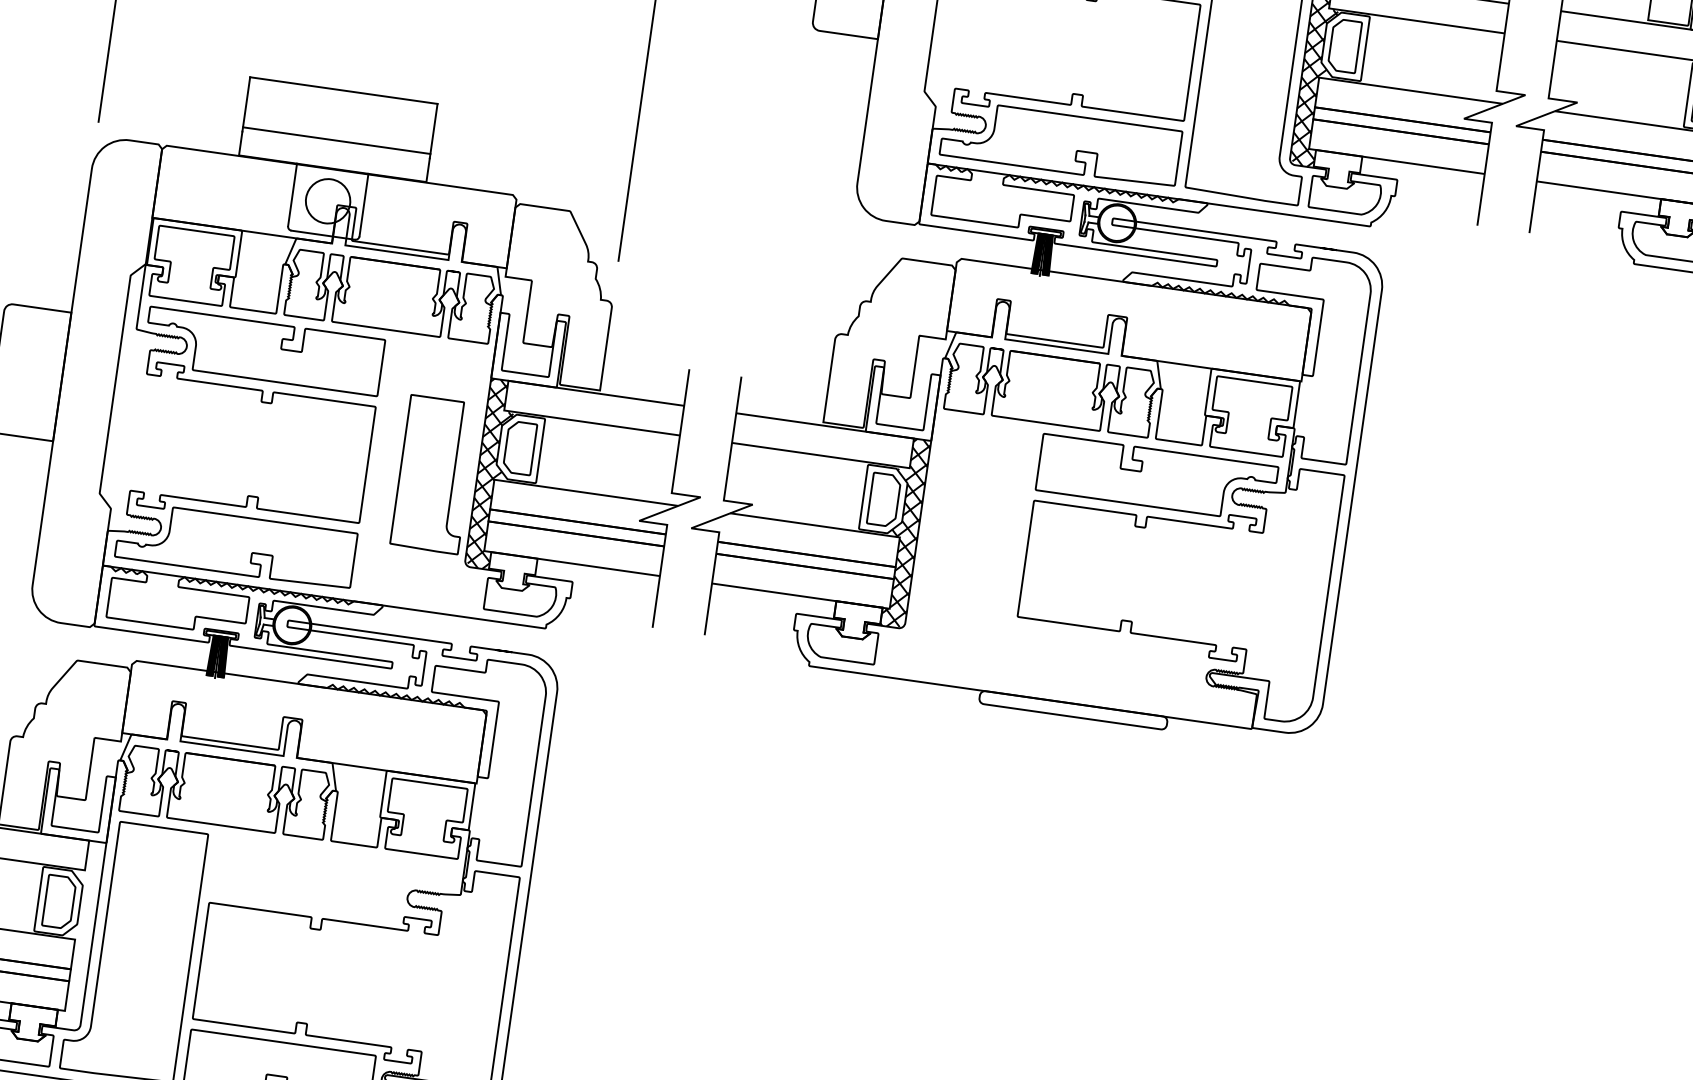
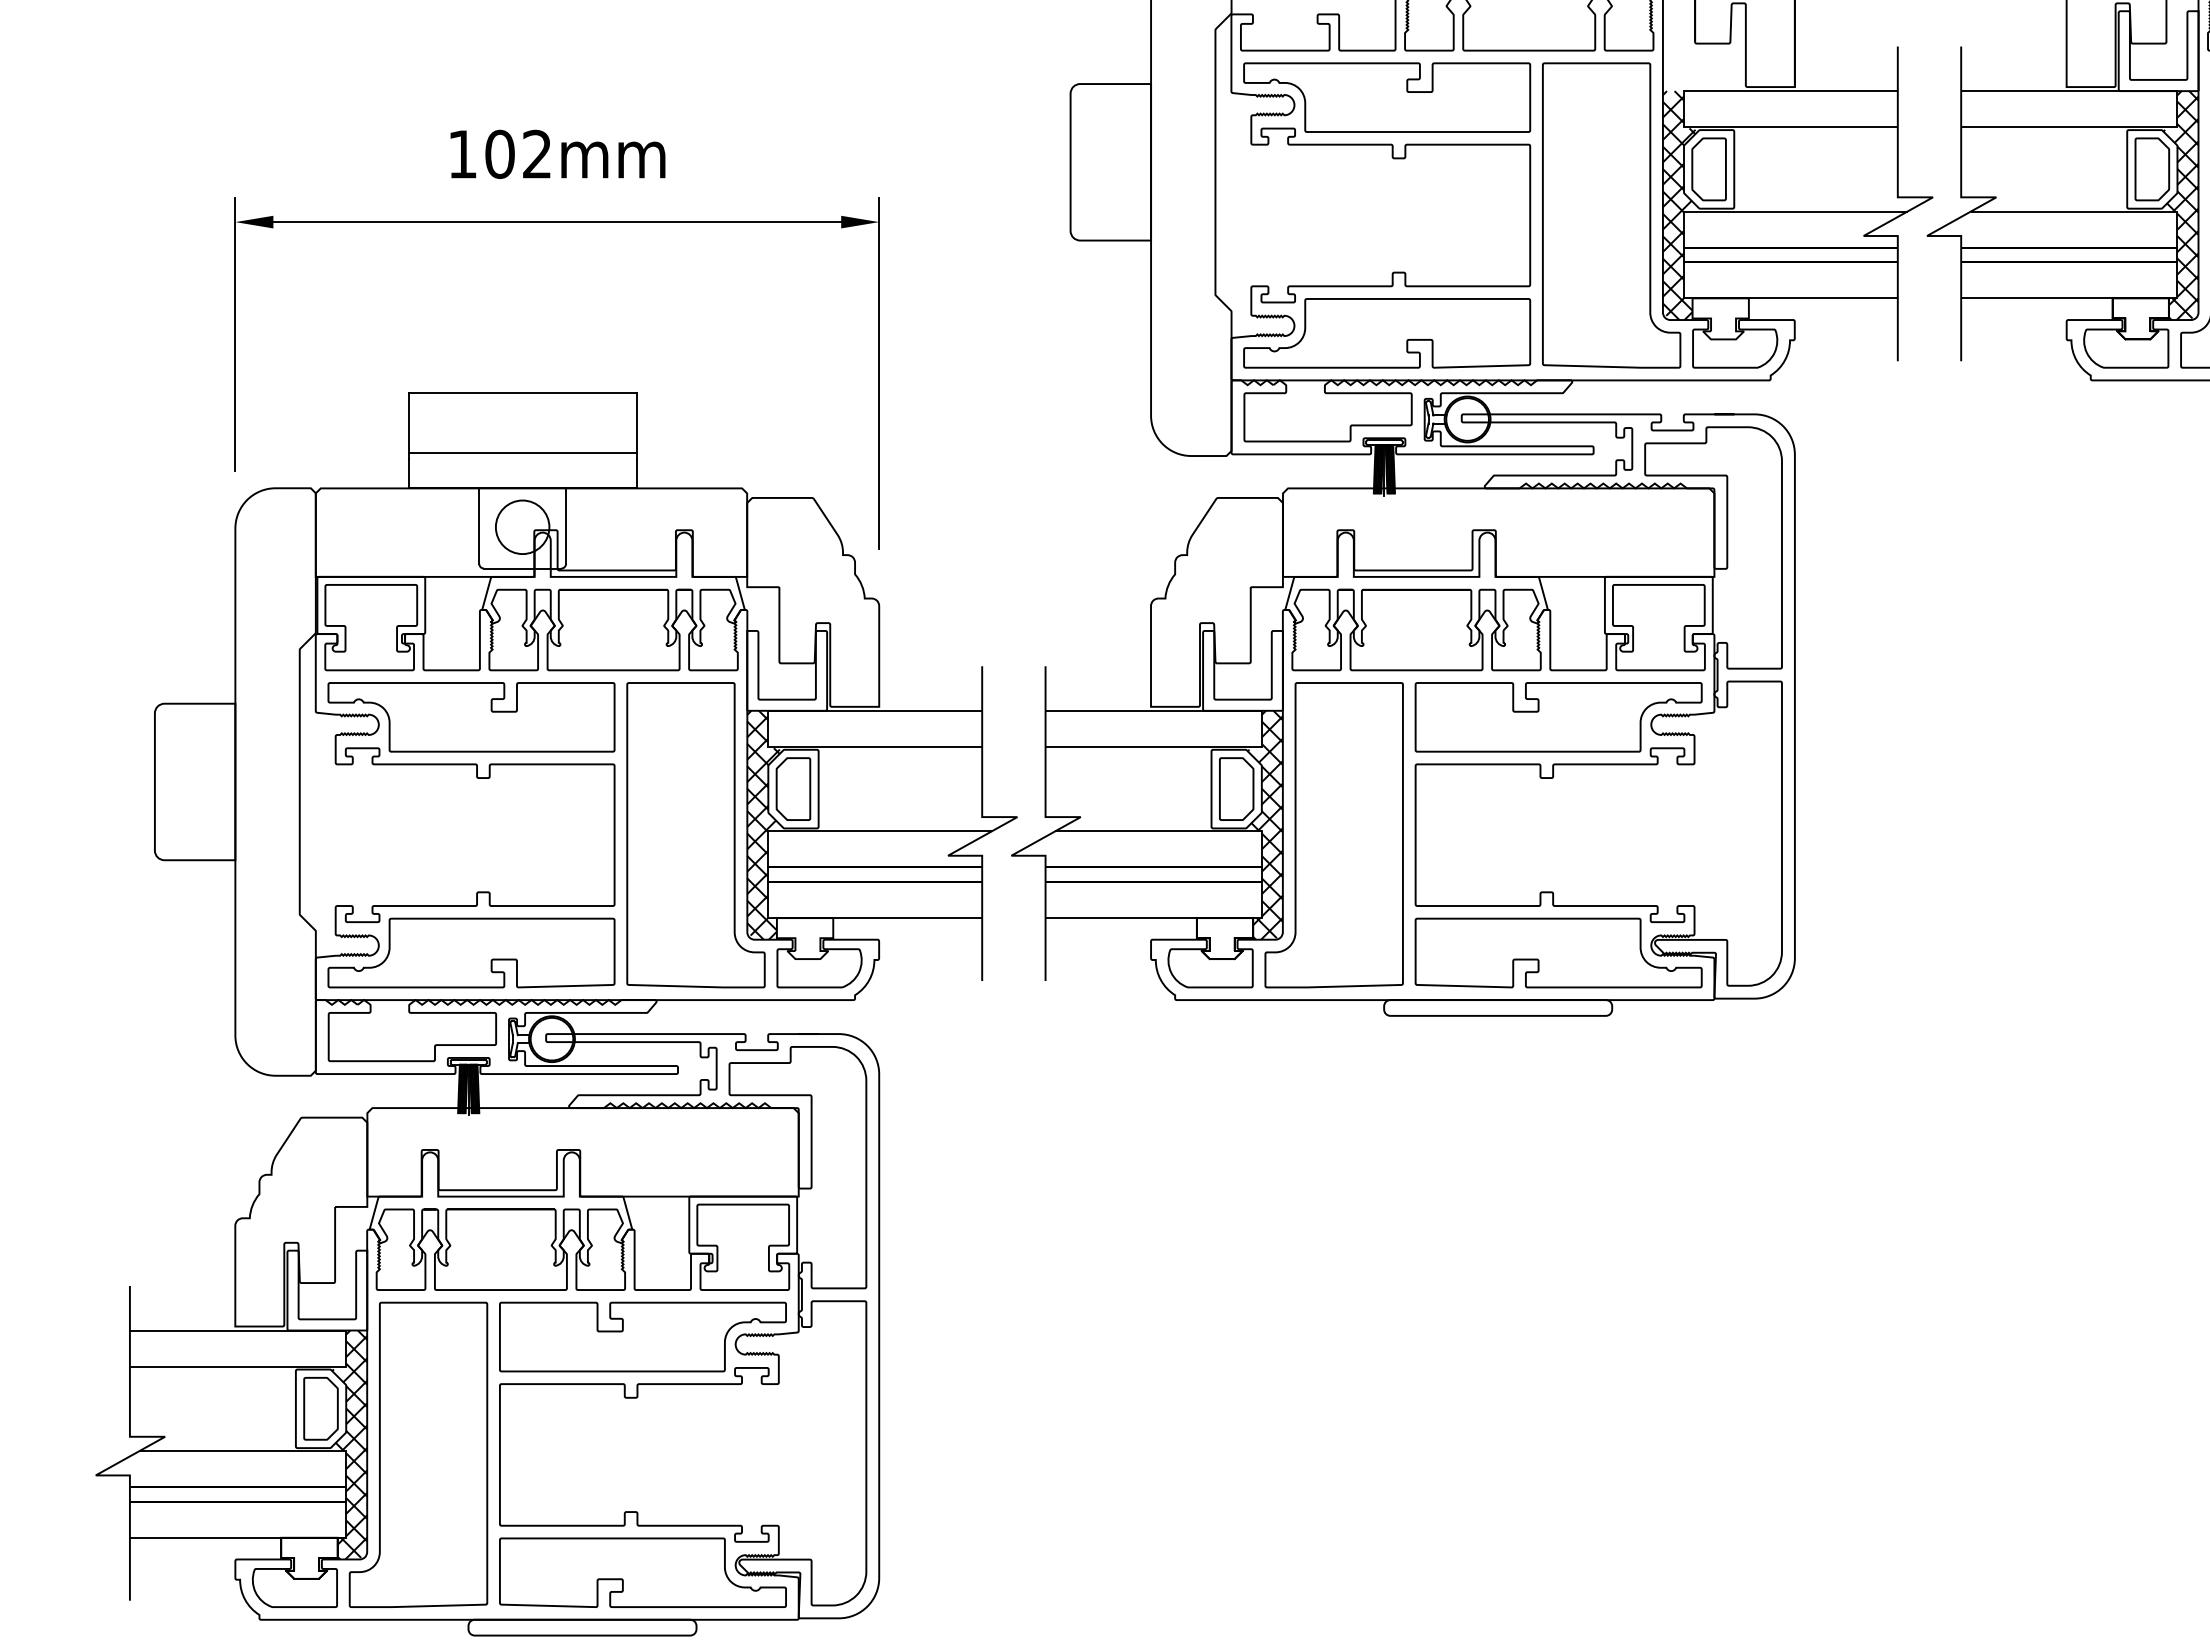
part: (434, 474) -> (695, 835), size x1.67
part: (958, 549) -> (1333, 835), added
part: (1129, 671) -> (1558, 952), added
part: (331, 880) -> (642, 1336), added
hatch: (78, 934) -> (349, 1444), added

